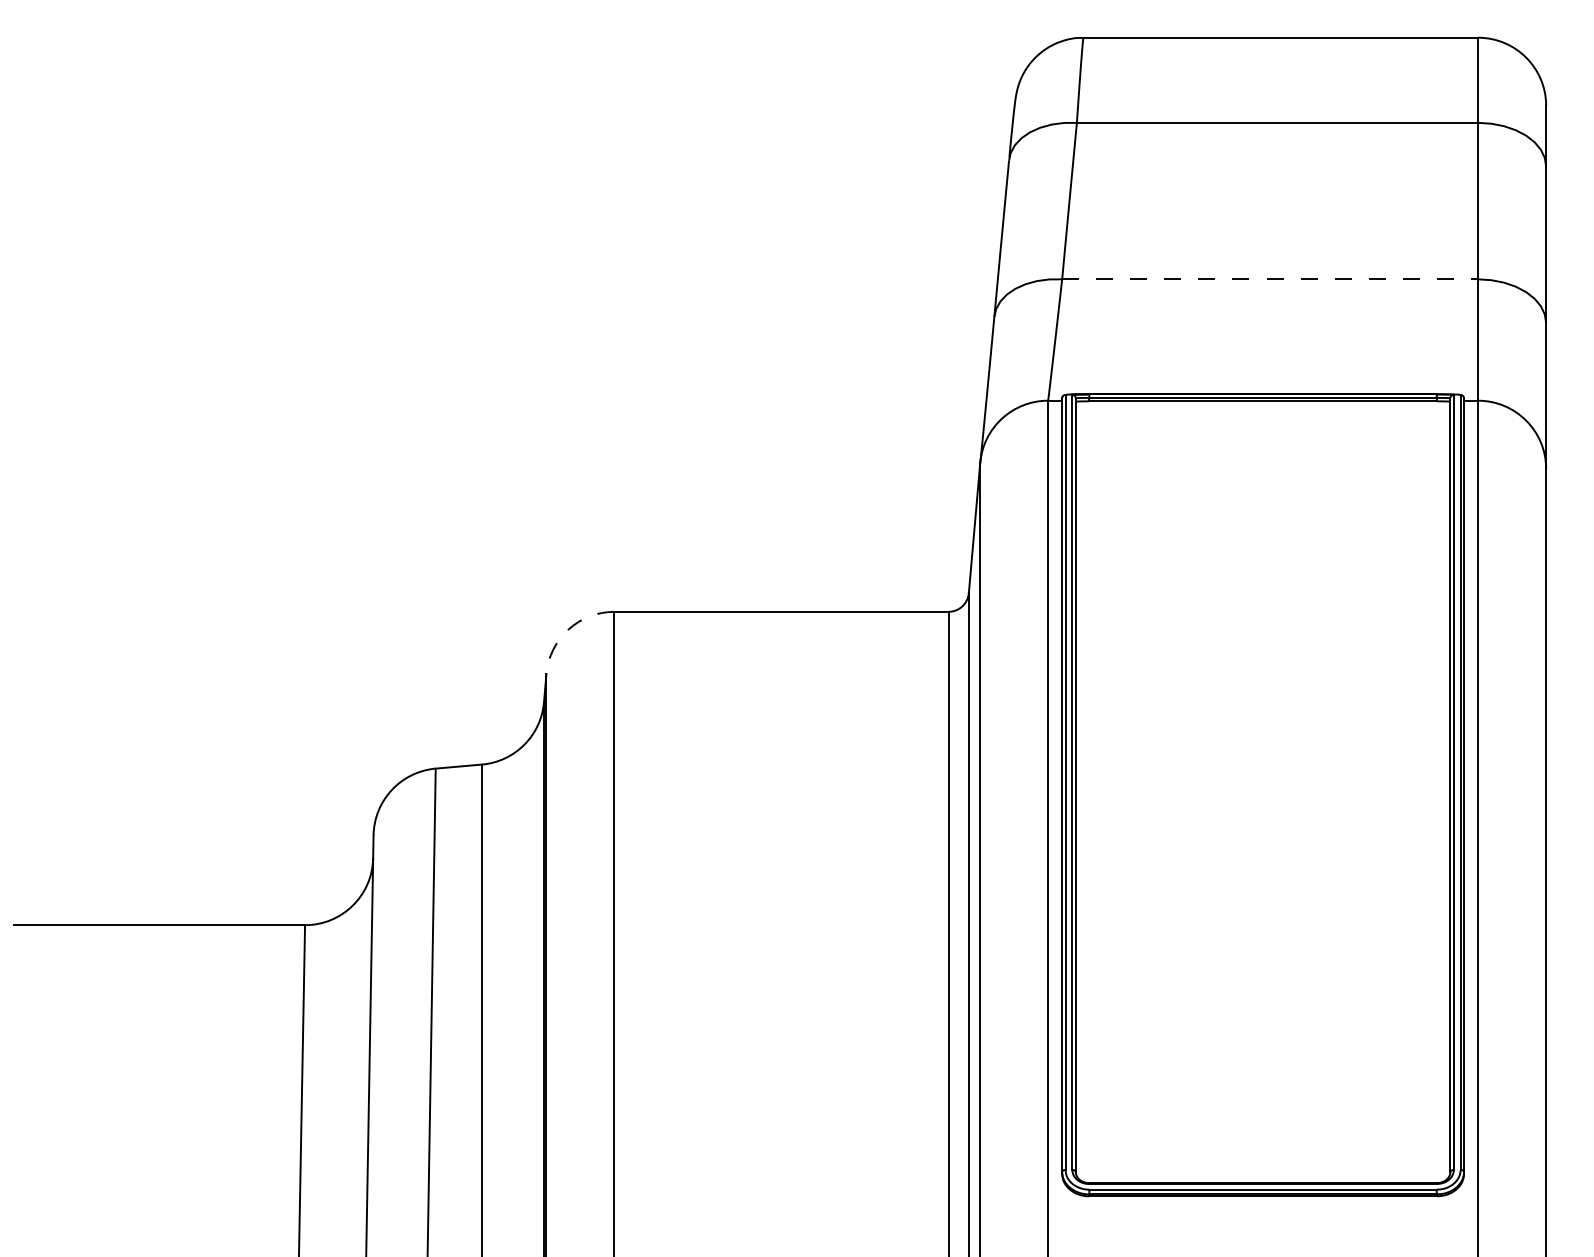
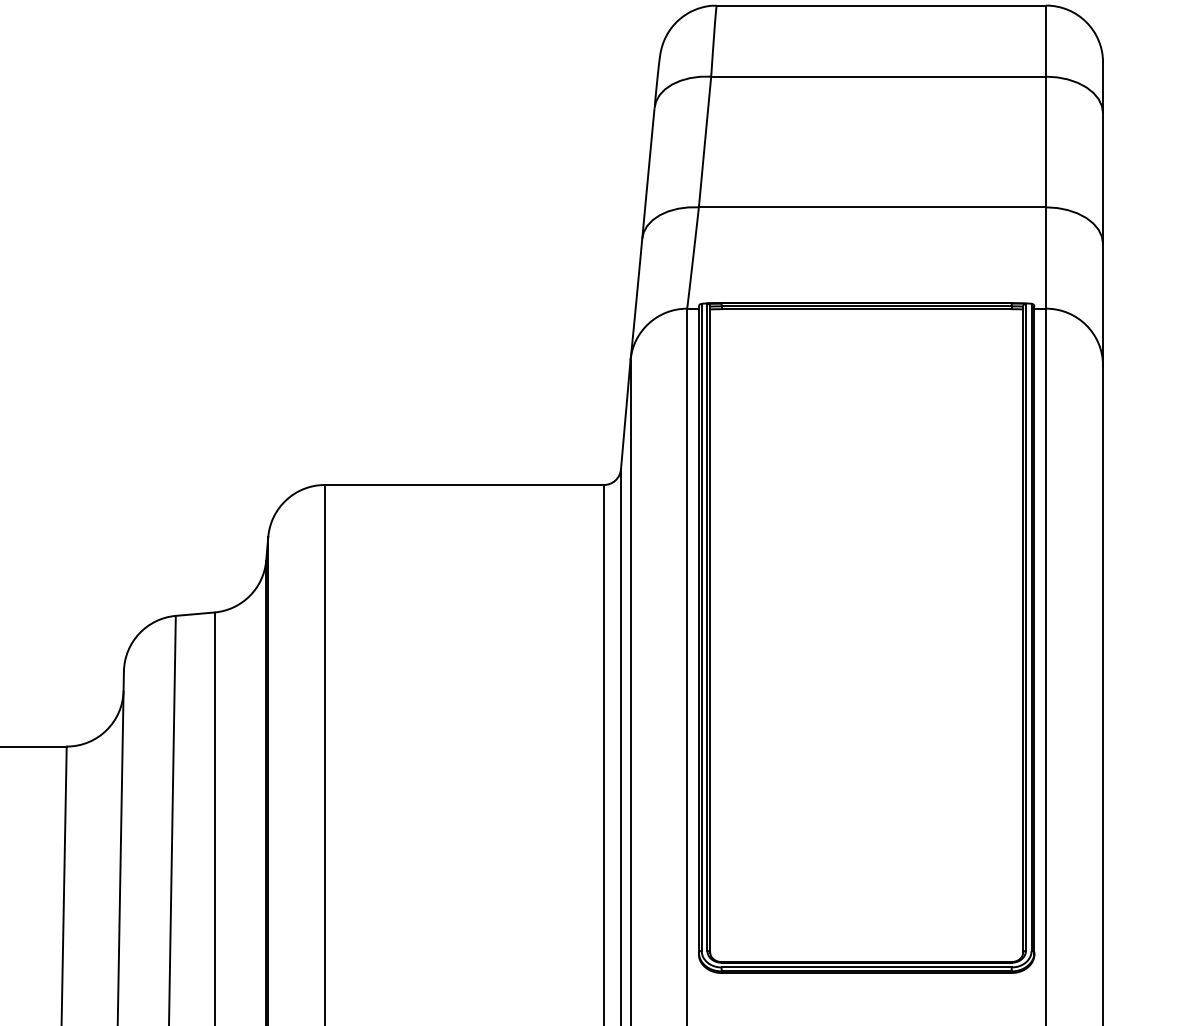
line: (1270, 279) -> (872, 207), dashed -> solid
arc: (568, 629) -> (286, 499), dashed -> solid

